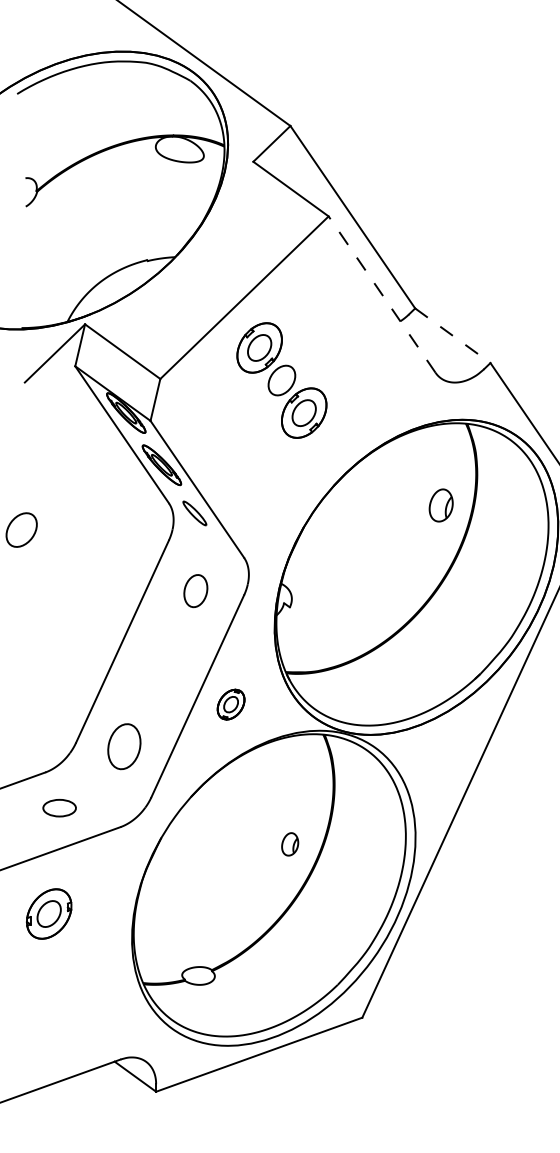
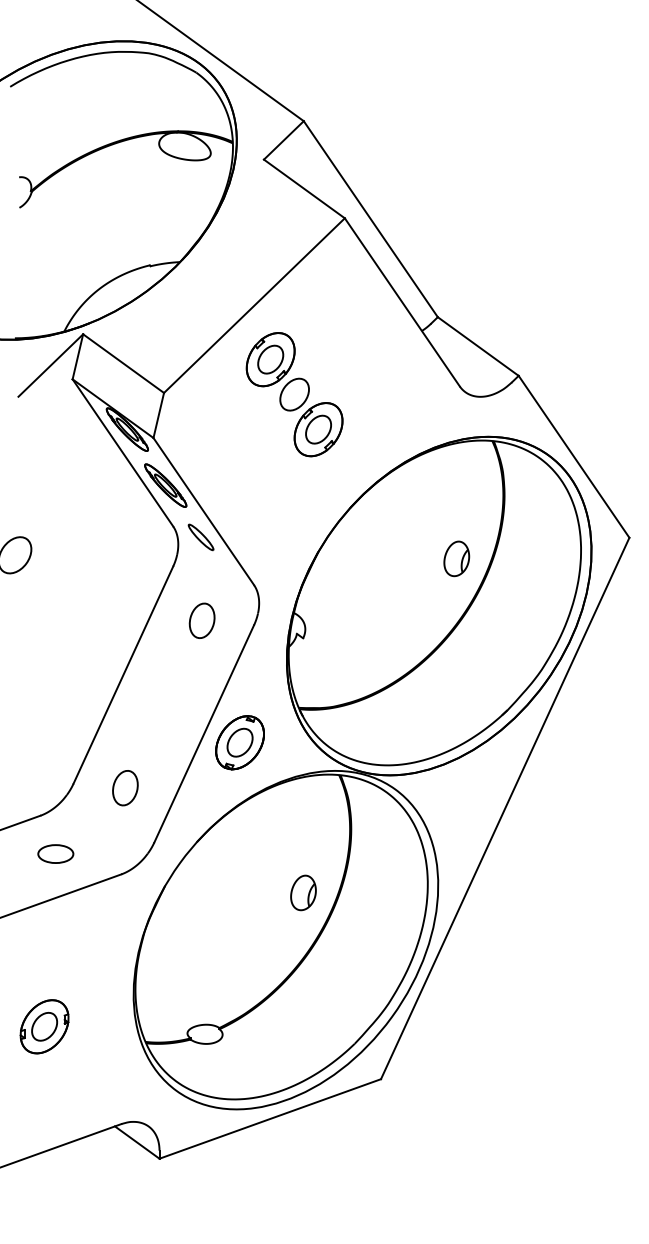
line: (382, 294) -> (402, 302), dashed -> solid
line: (453, 335) -> (478, 346), dashed -> solid
part: (440, 505) -> (456, 558), moved
part: (230, 704) -> (239, 742), size x1.67
part: (124, 747) -> (125, 788), size x0.71
part: (290, 843) -> (303, 892), size x1.43
part: (49, 913) -> (44, 1026), moved

